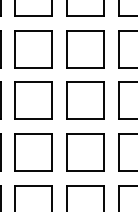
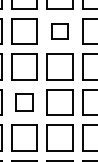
part: (84, 49) -> (59, 31), size x0.6
part: (33, 152) -> (24, 102), size x0.7

